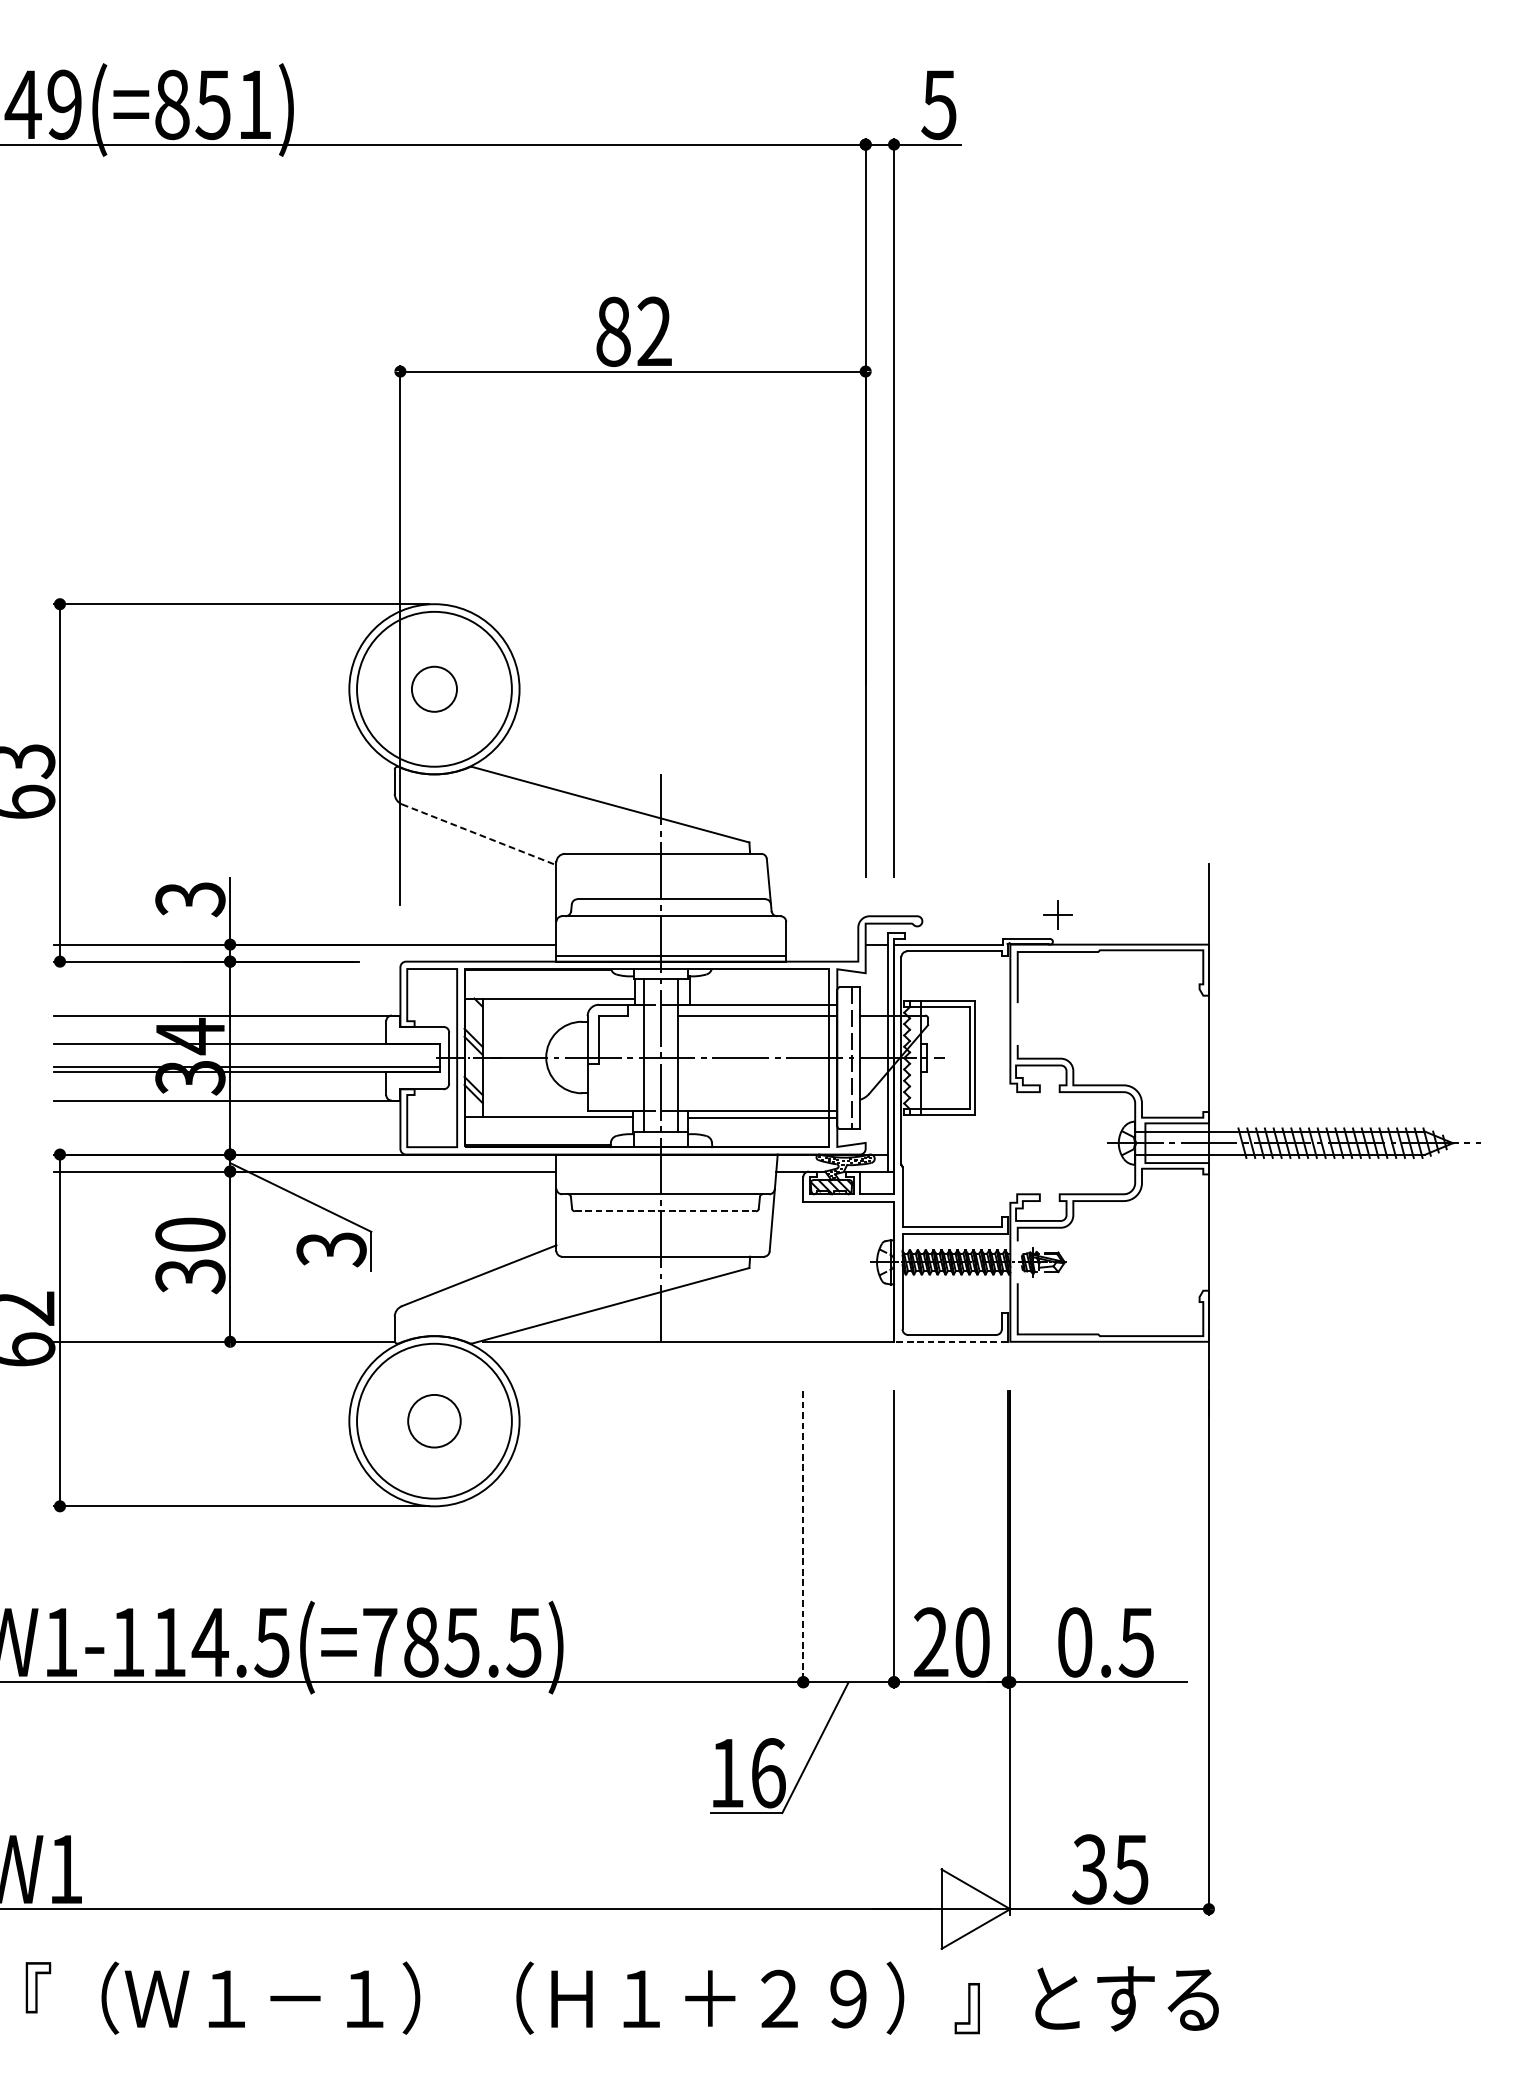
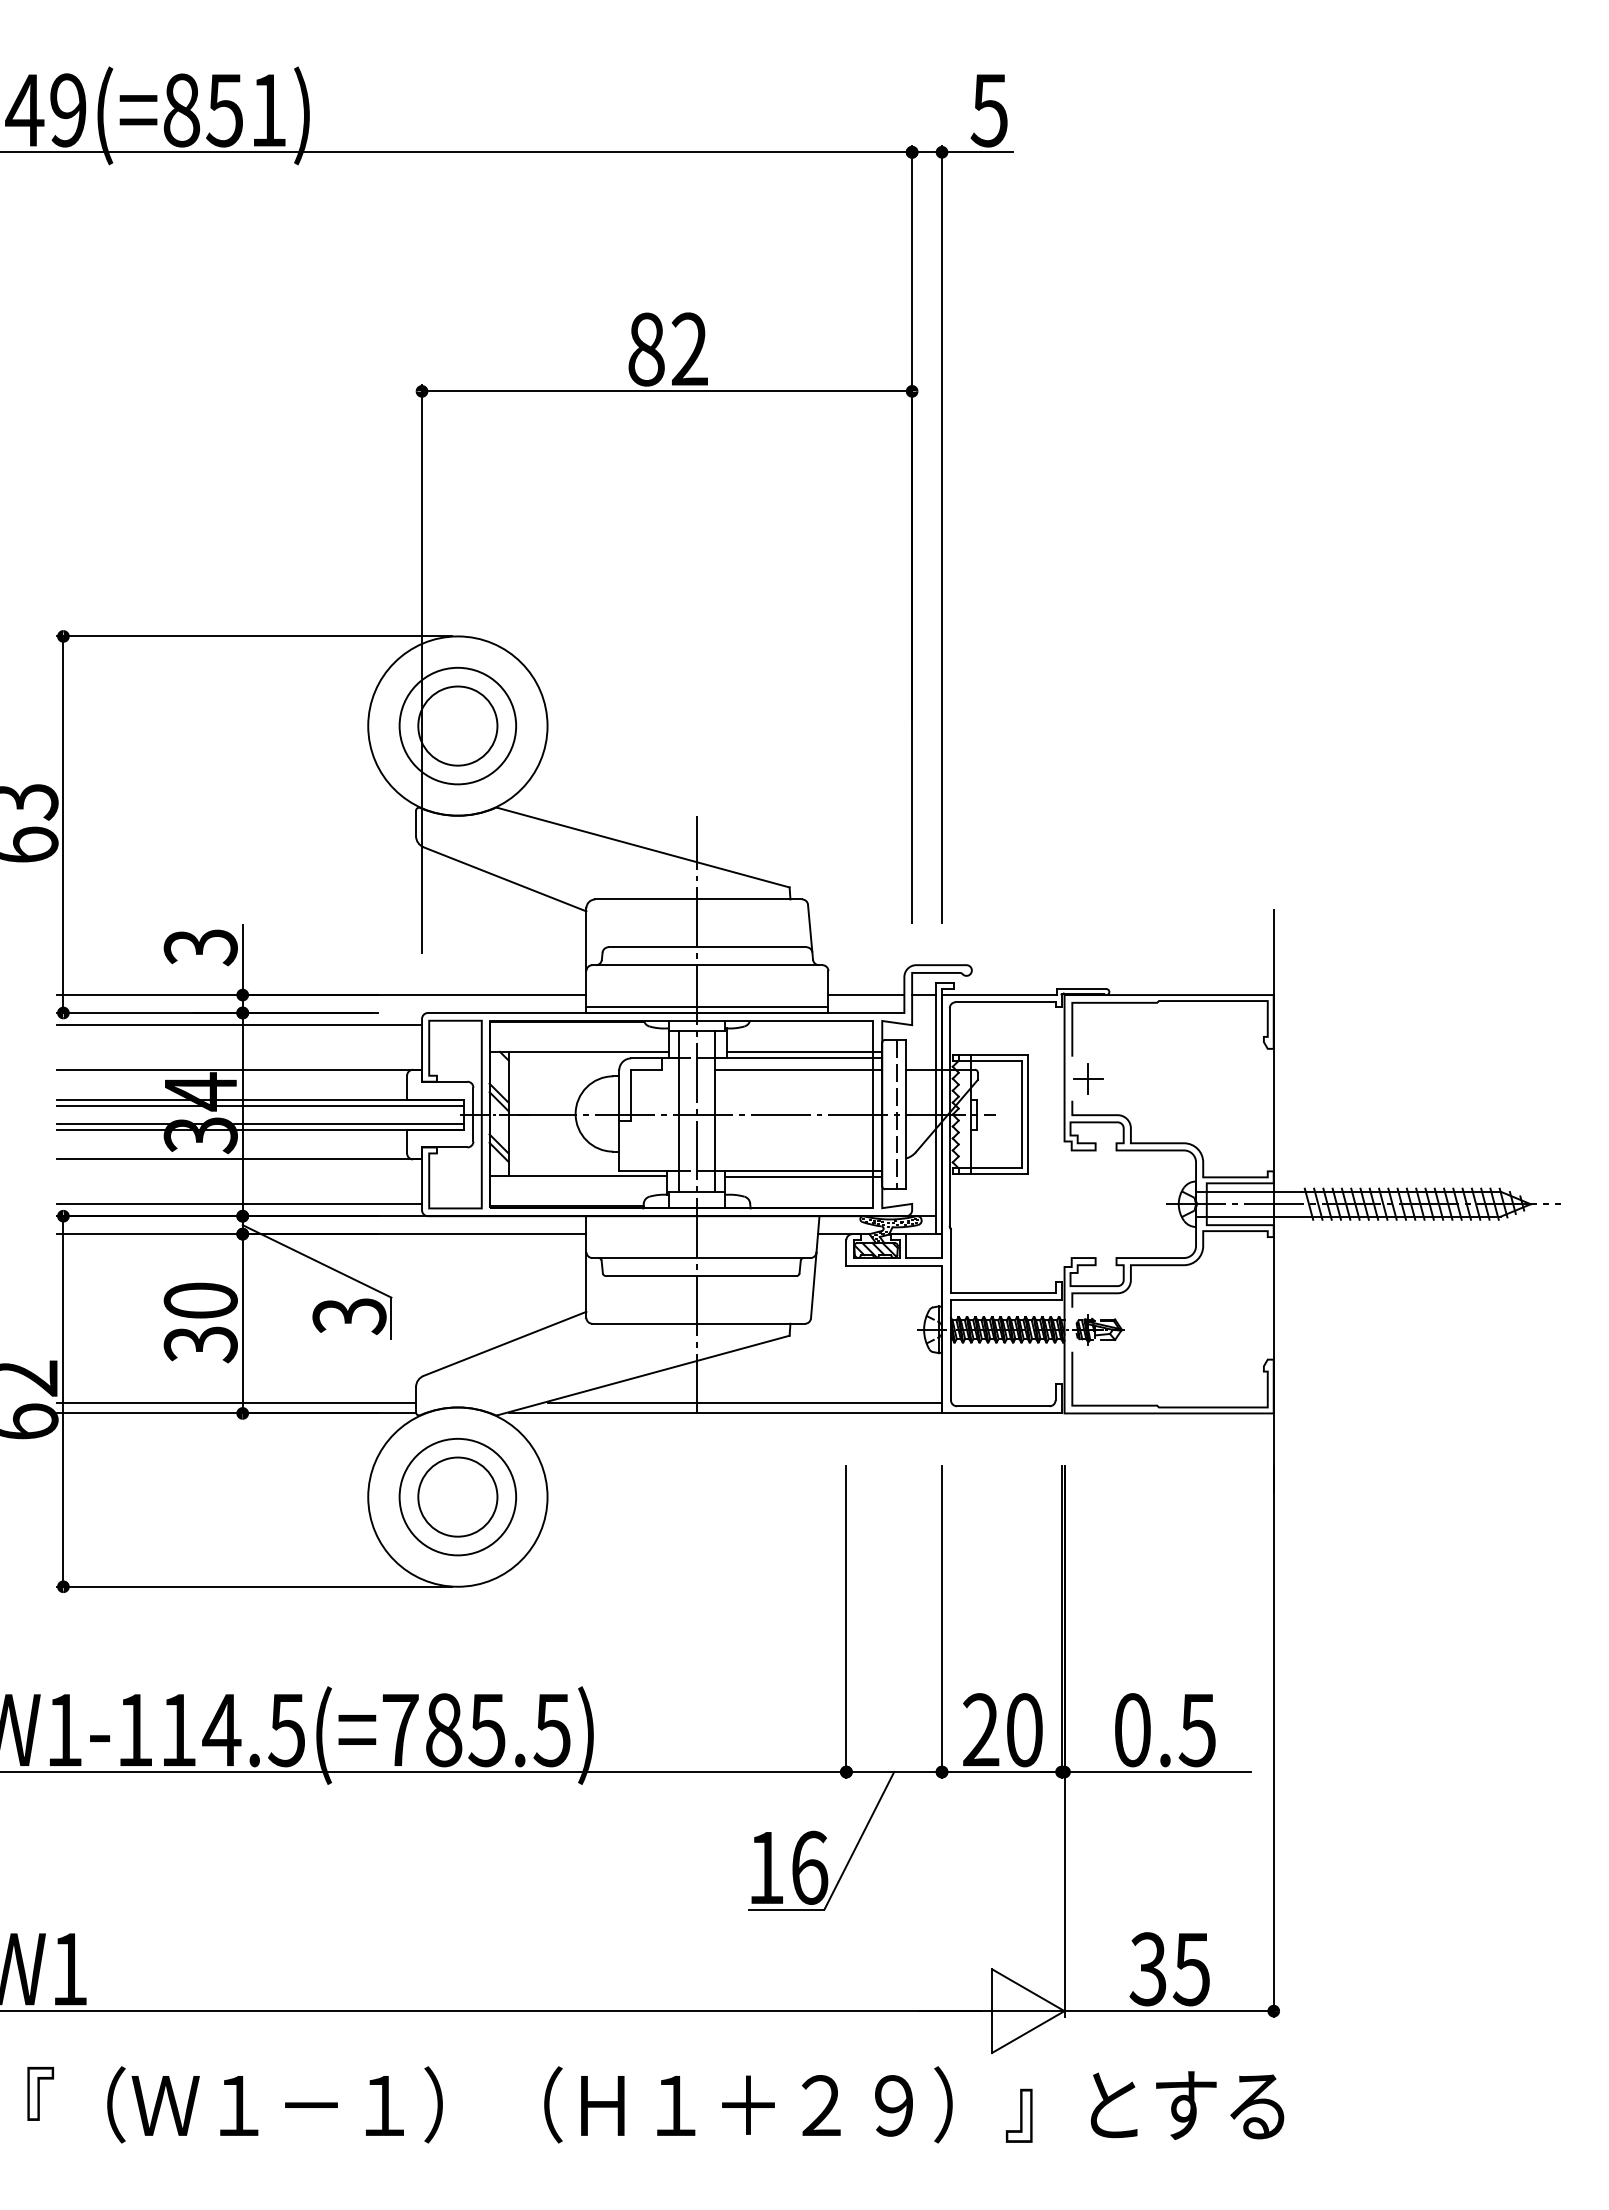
circle: (434, 688) -> (457, 725), size x0.71
circle: (434, 688) -> (457, 725), size x1.67
line: (479, 834) -> (505, 879), dashed -> solid
part: (1057, 914) -> (1088, 1078), moved
line: (822, 945) -> (866, 995), added
line: (227, 972) -> (239, 1024), added
line: (763, 998) -> (804, 1051), added
line: (247, 1049) -> (260, 1105), added
line: (227, 1143) -> (239, 1204), added
line: (665, 1210) -> (701, 1275), dashed -> solid
line: (224, 1331) -> (236, 1402), added
line: (706, 1331) -> (744, 1402), added
line: (950, 1341) -> (1001, 1413), dashed -> solid
circle: (434, 1420) -> (457, 1496), size x0.71
circle: (434, 1420) -> (457, 1496), size x1.43
line: (803, 1540) -> (846, 1622), dashed -> solid

